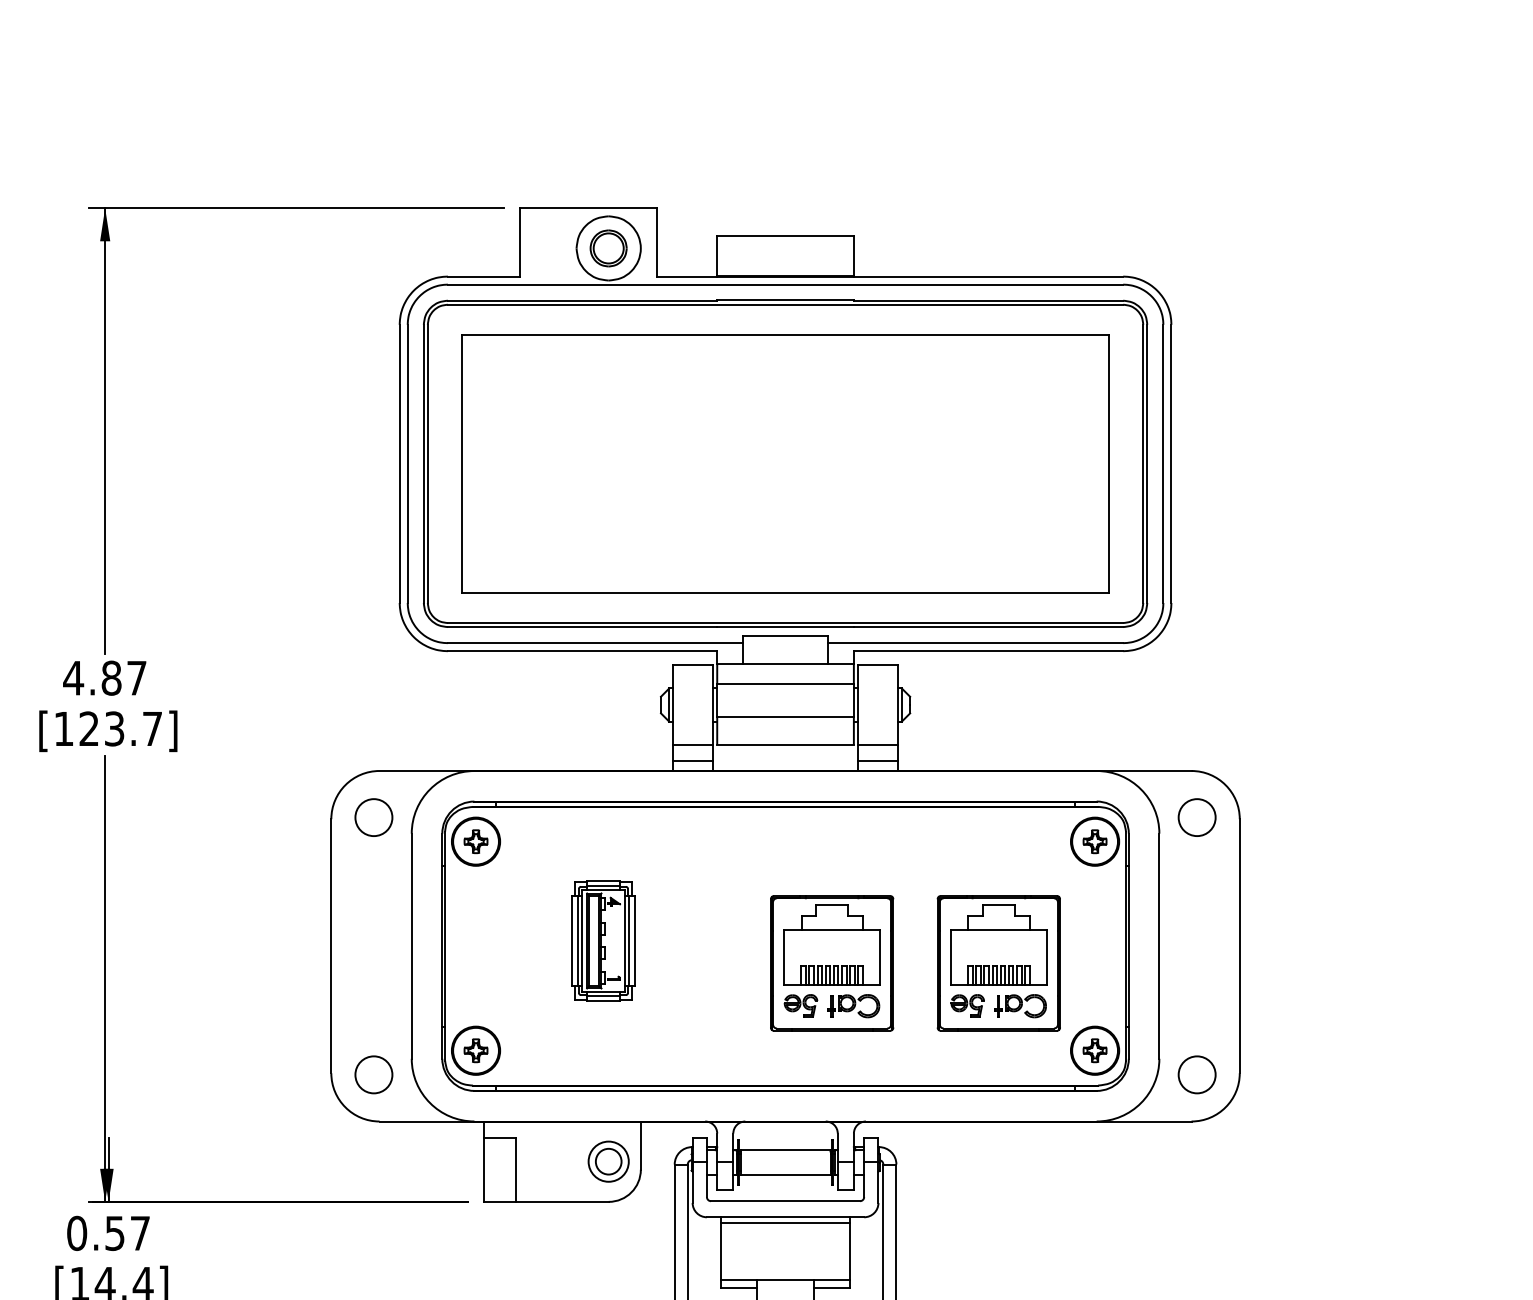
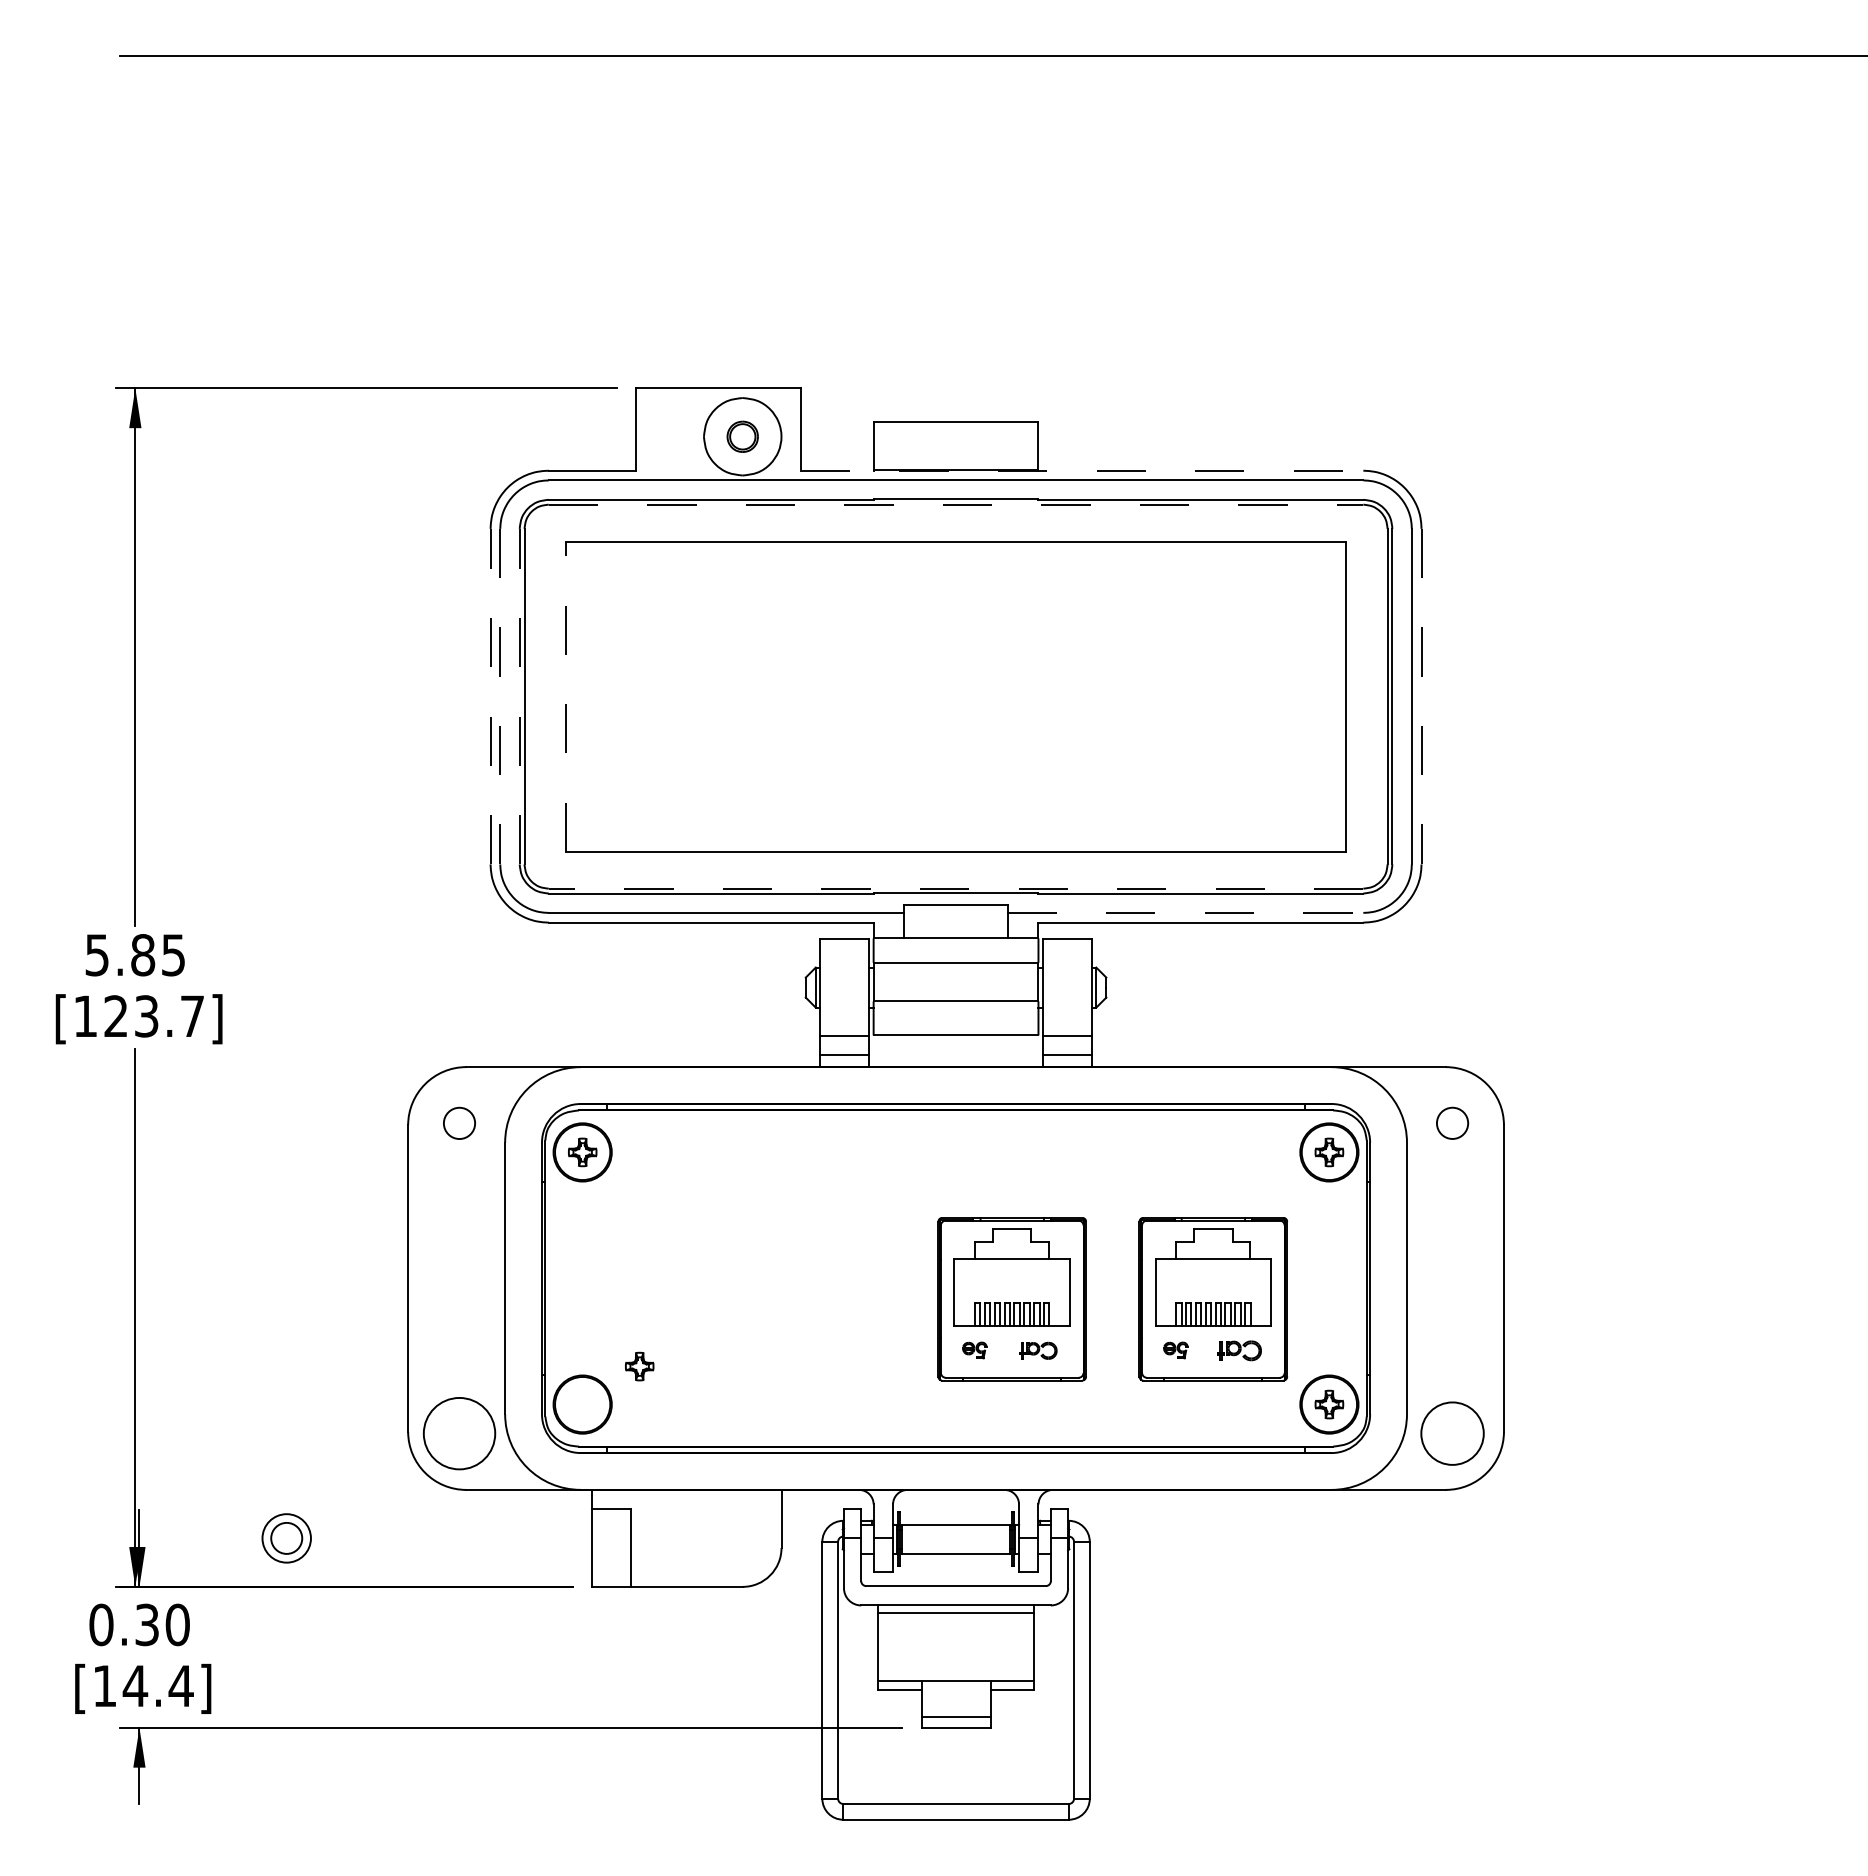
part: (608, 248) -> (742, 436), size x0.7
line: (890, 276) -> (1082, 470), solid -> dashed
line: (785, 304) -> (956, 504), solid -> dashed
line: (399, 463) -> (490, 696), solid -> dashed
line: (407, 463) -> (500, 696), solid -> dashed
line: (423, 463) -> (519, 696), solid -> dashed
line: (461, 463) -> (565, 696), solid -> dashed
line: (1171, 463) -> (1421, 696), solid -> dashed
line: (785, 622) -> (955, 888), solid -> dashed
line: (975, 642) -> (1185, 912), solid -> dashed
text: (104, 678) -> (134, 955), 4.87 -> 5.85
circle: (373, 817) -> (459, 1123), size x0.7
circle: (1197, 817) -> (1452, 1123), size x0.7
part: (603, 940) -> (736, 1271), removed
part: (800, 1005) -> (974, 1350), size x0.6
part: (853, 1005) -> (1037, 1350), size x0.6
part: (967, 1005) -> (1175, 1350), size x0.6
part: (1020, 1005) -> (1239, 1350), size x0.7
part: (475, 1050) -> (639, 1366), moved
circle: (373, 1074) -> (459, 1433), size x1.6
circle: (1197, 1074) -> (1452, 1433), size x1.4
part: (608, 1161) -> (286, 1538), moved
text: (127, 1233) -> (162, 1624), 0.57 -> 0.30

